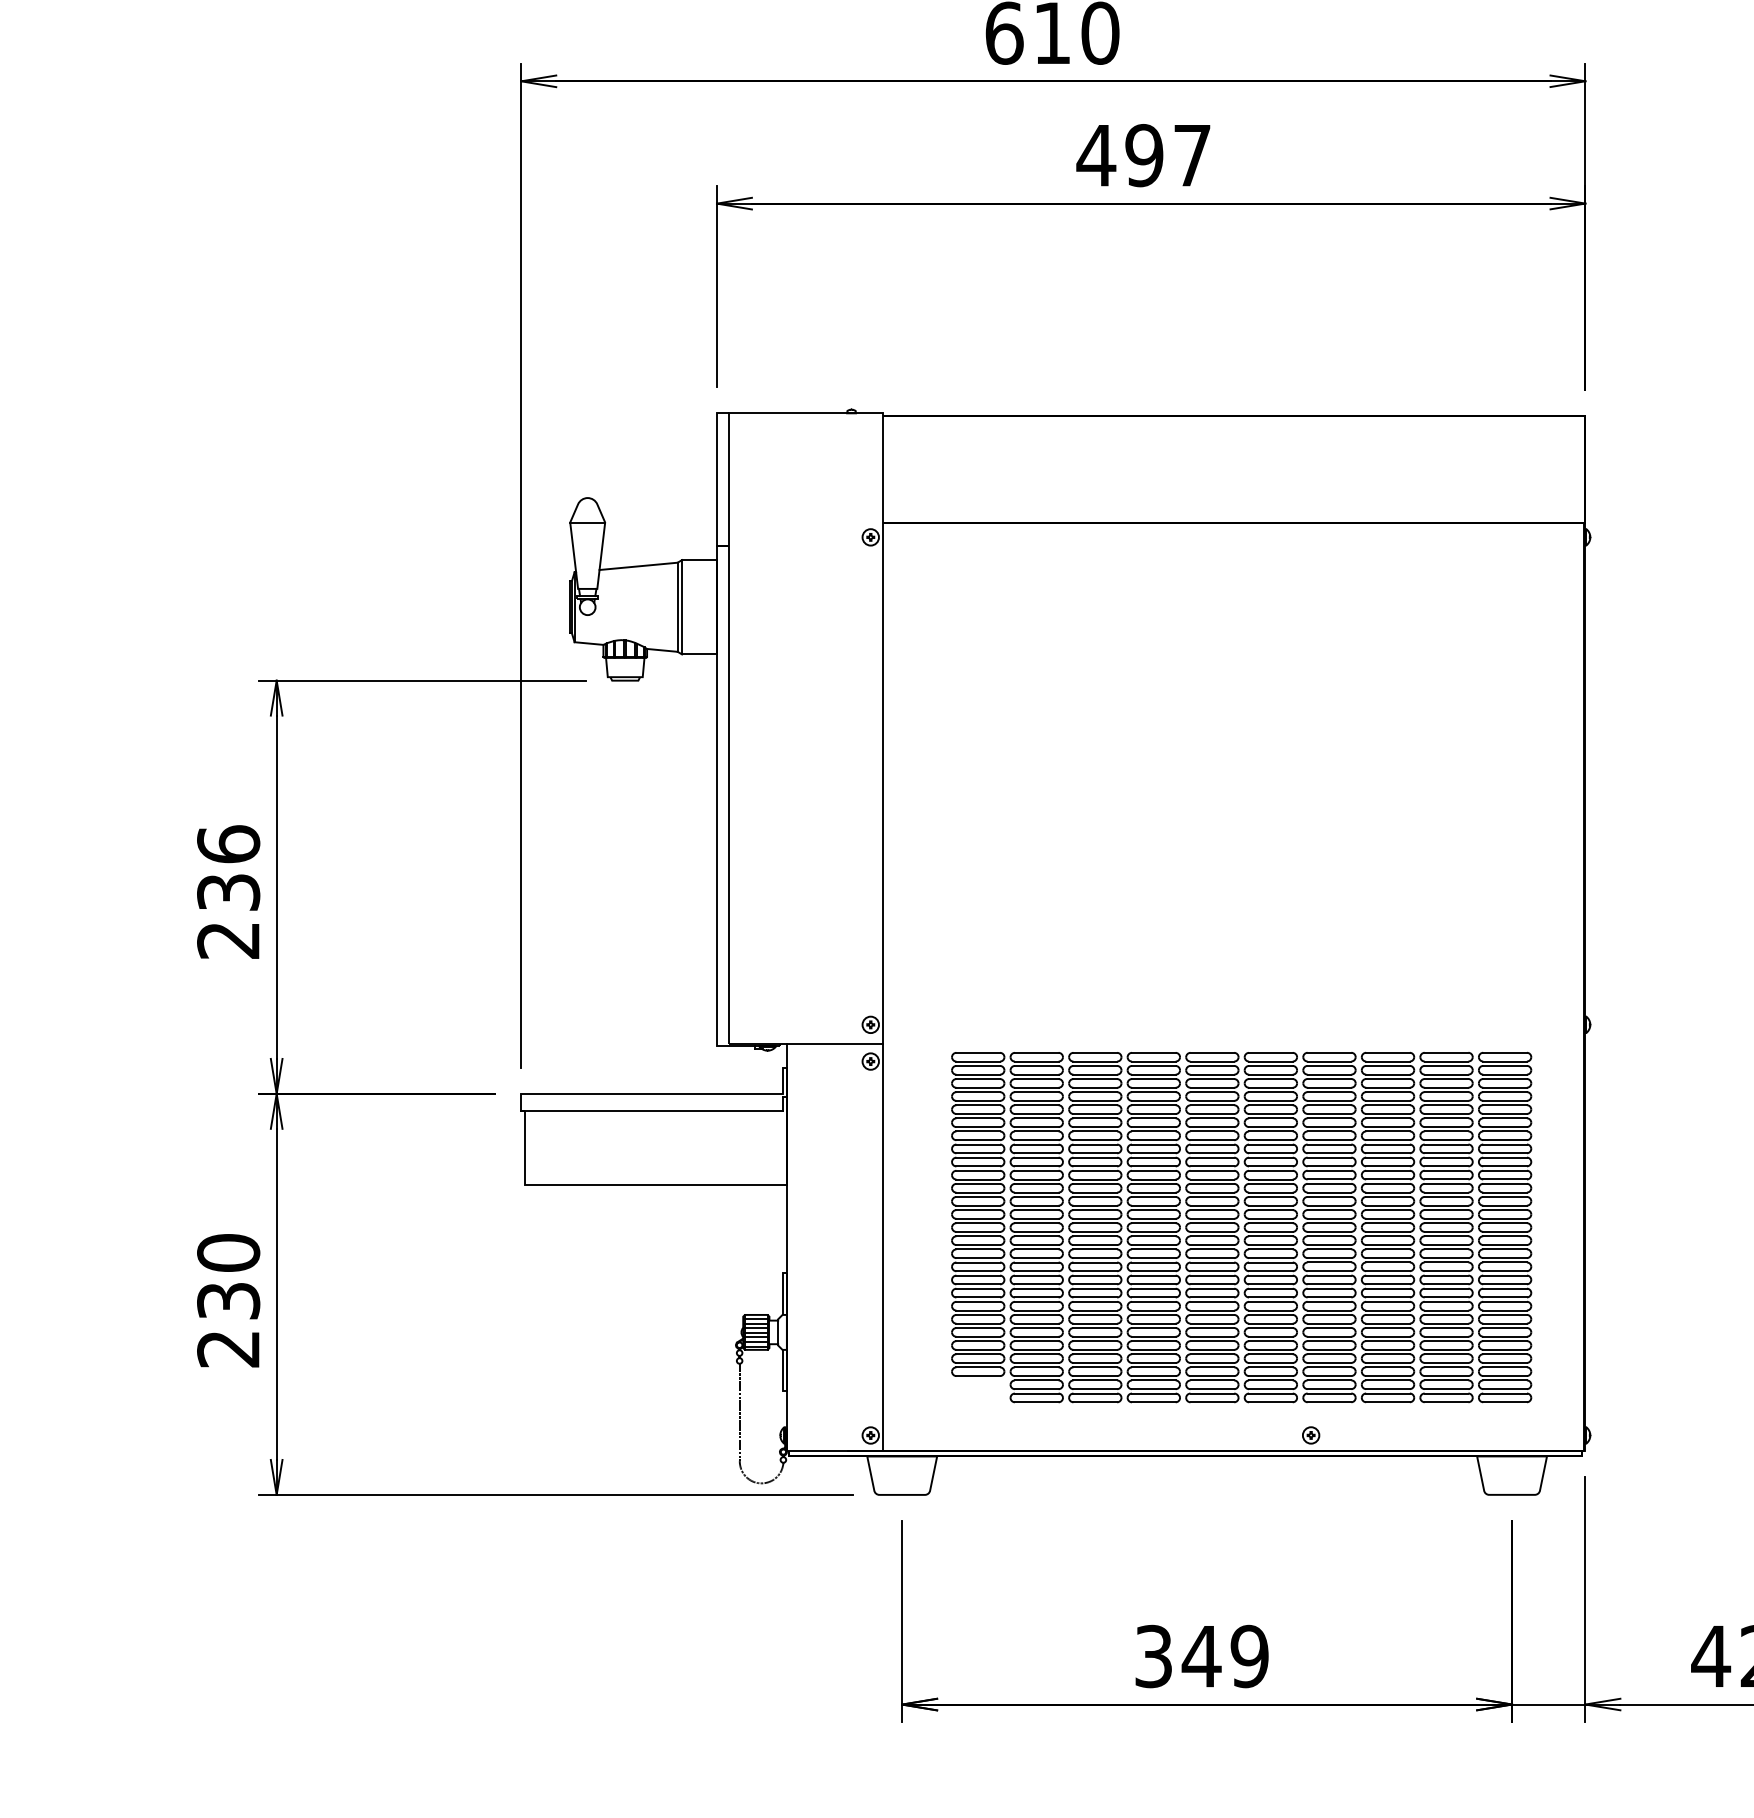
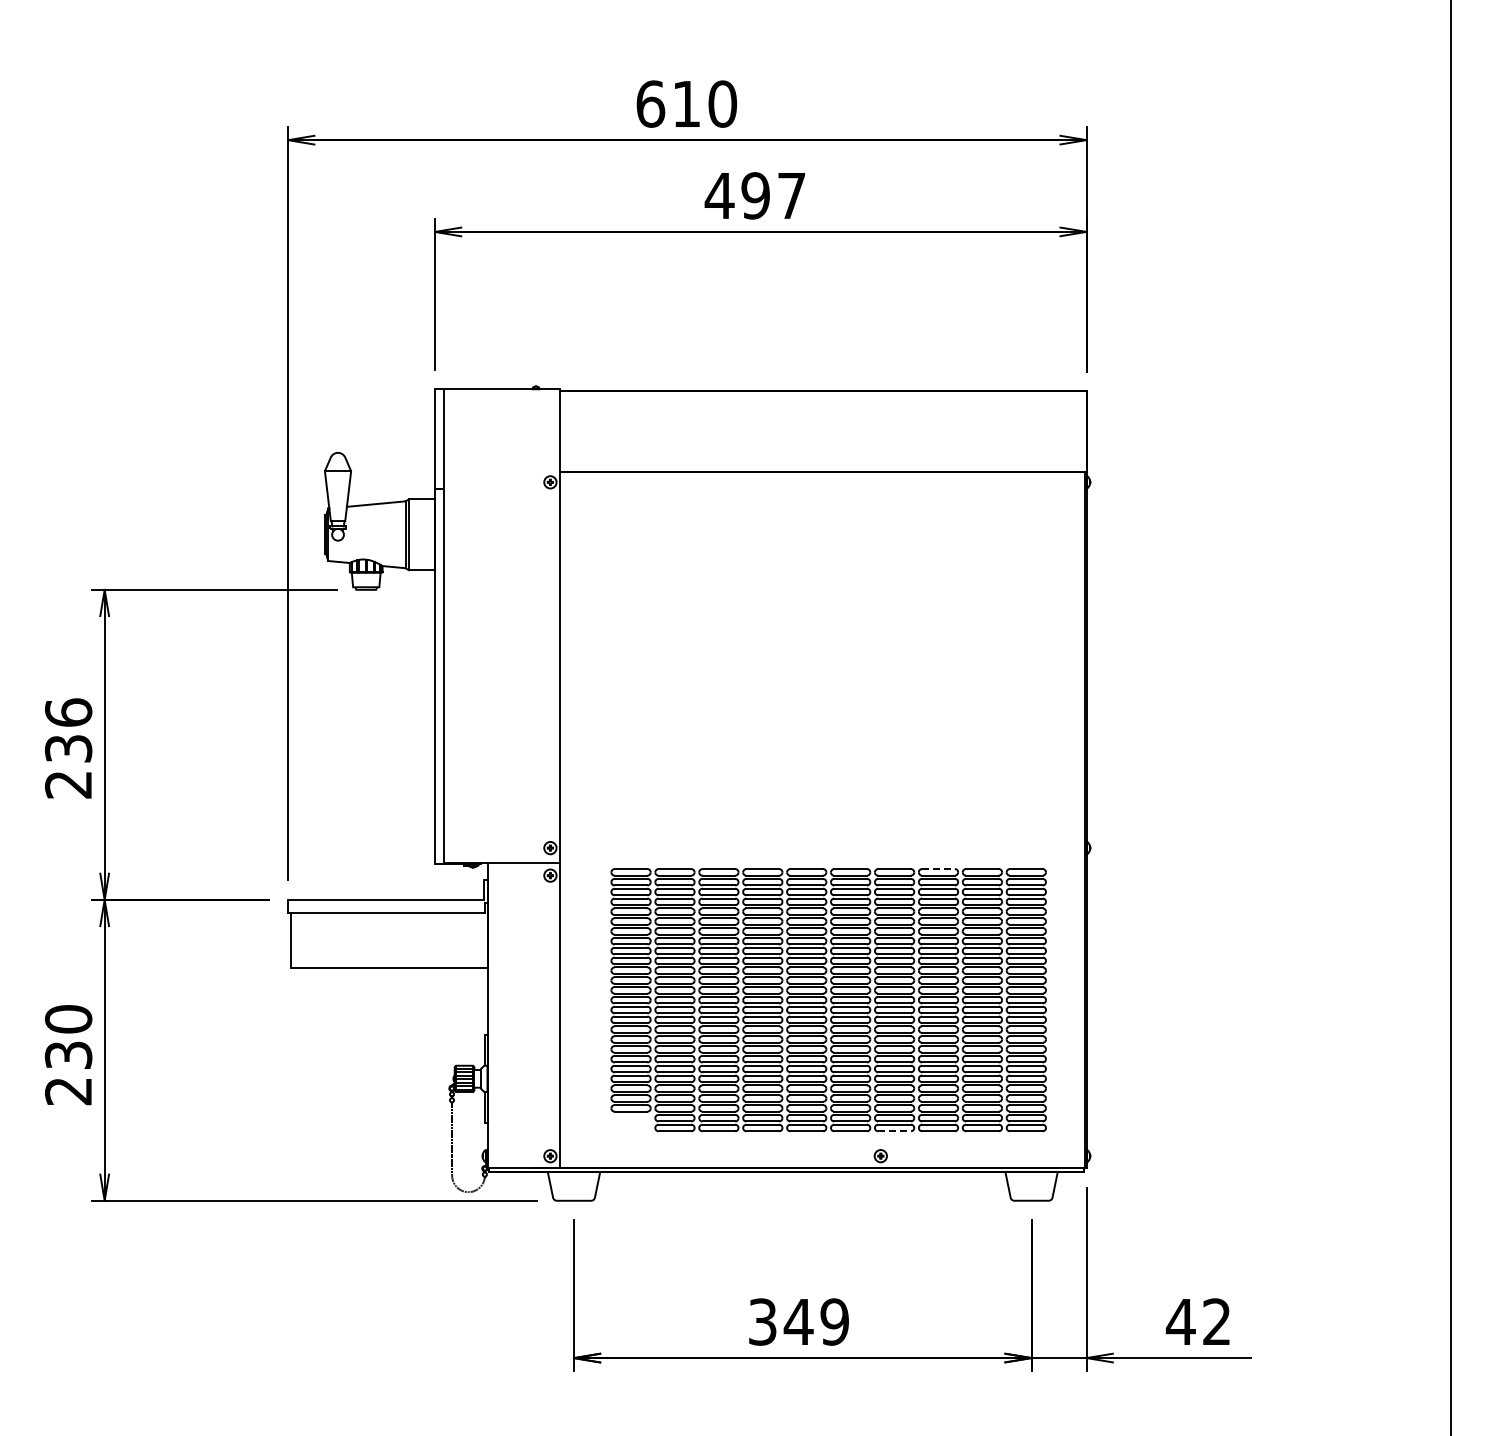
line: (1389, 1053) -> (939, 869), solid -> dashed
line: (1330, 1402) -> (895, 1131), solid -> dashed

